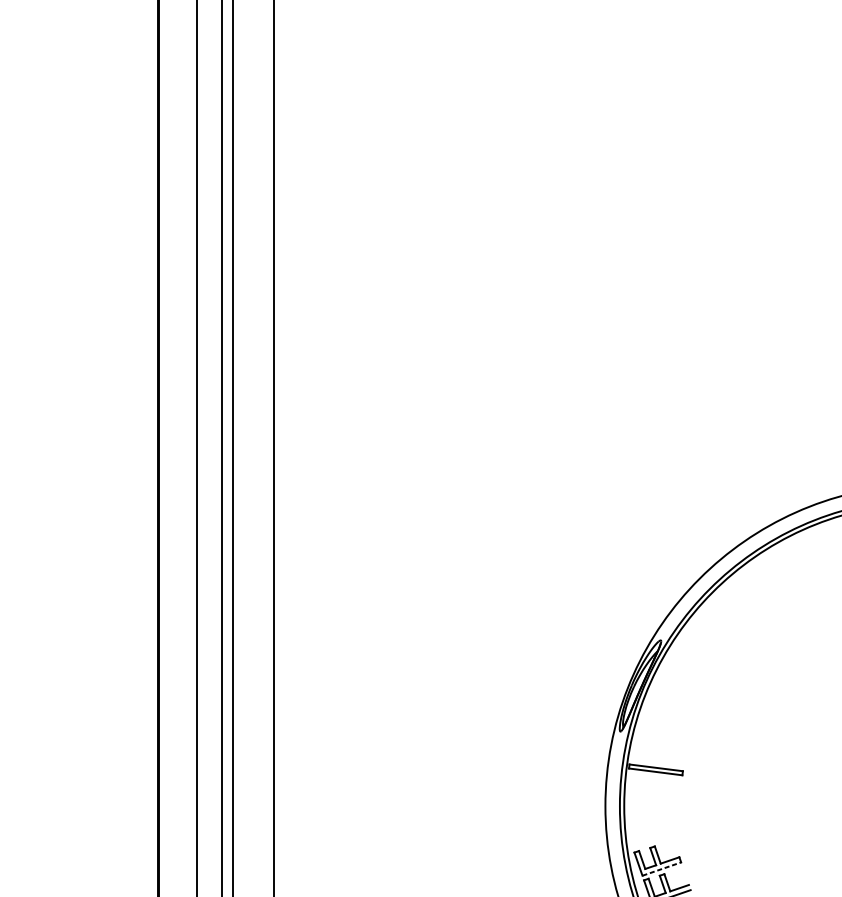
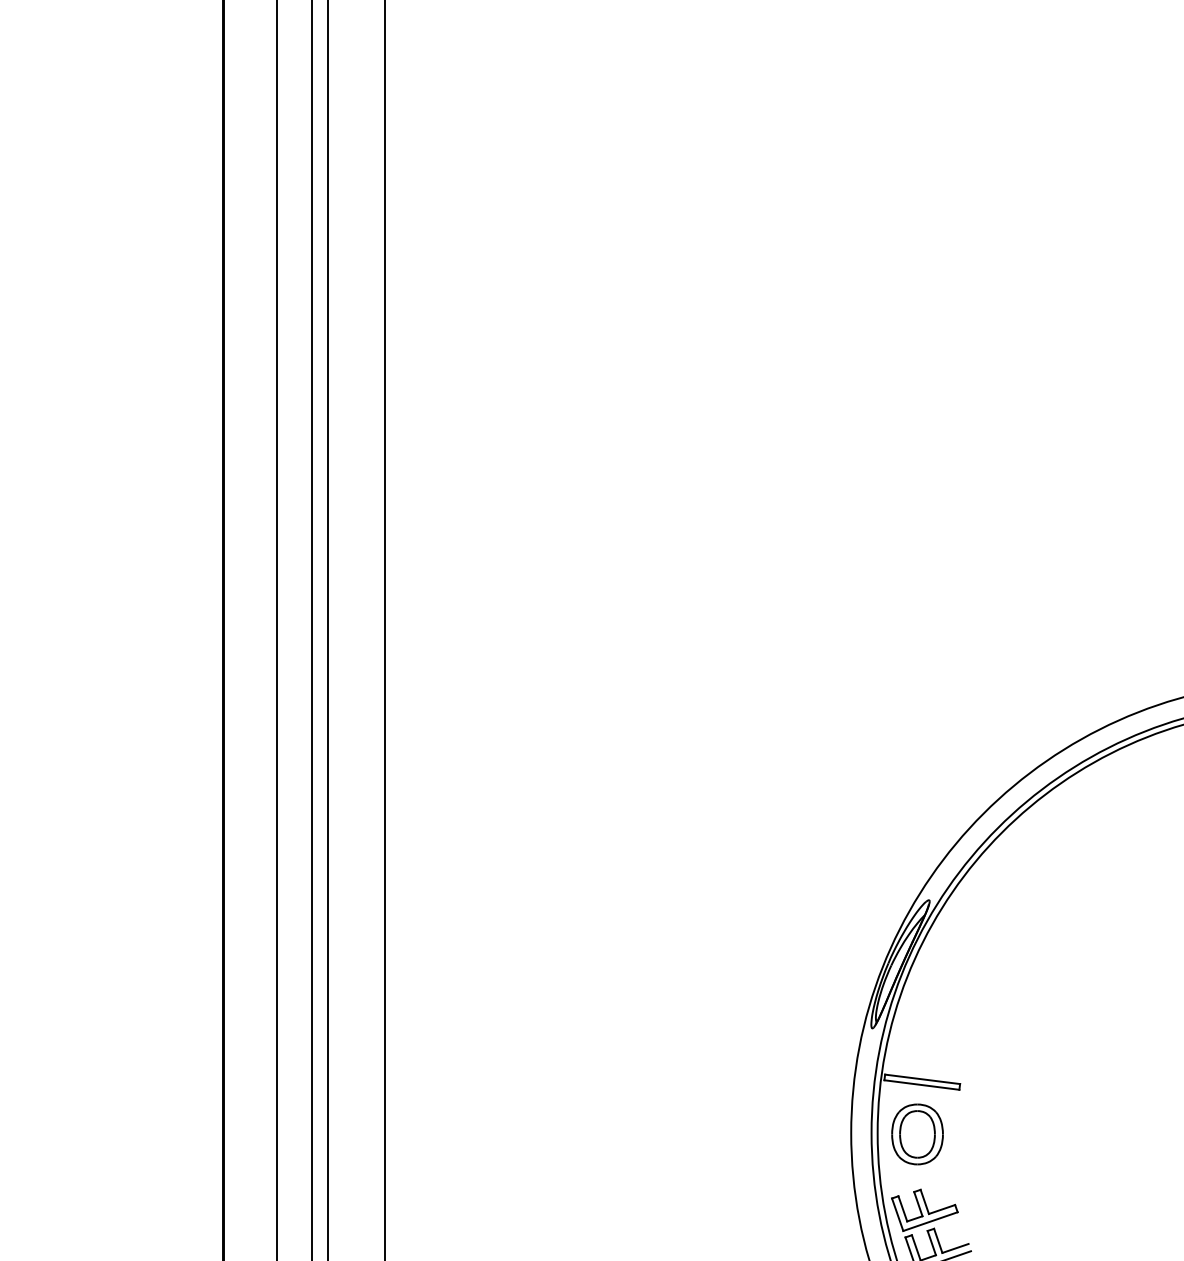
part: (652, 807) -> (917, 1134), added
line: (661, 868) -> (930, 1221), dashed -> solid

